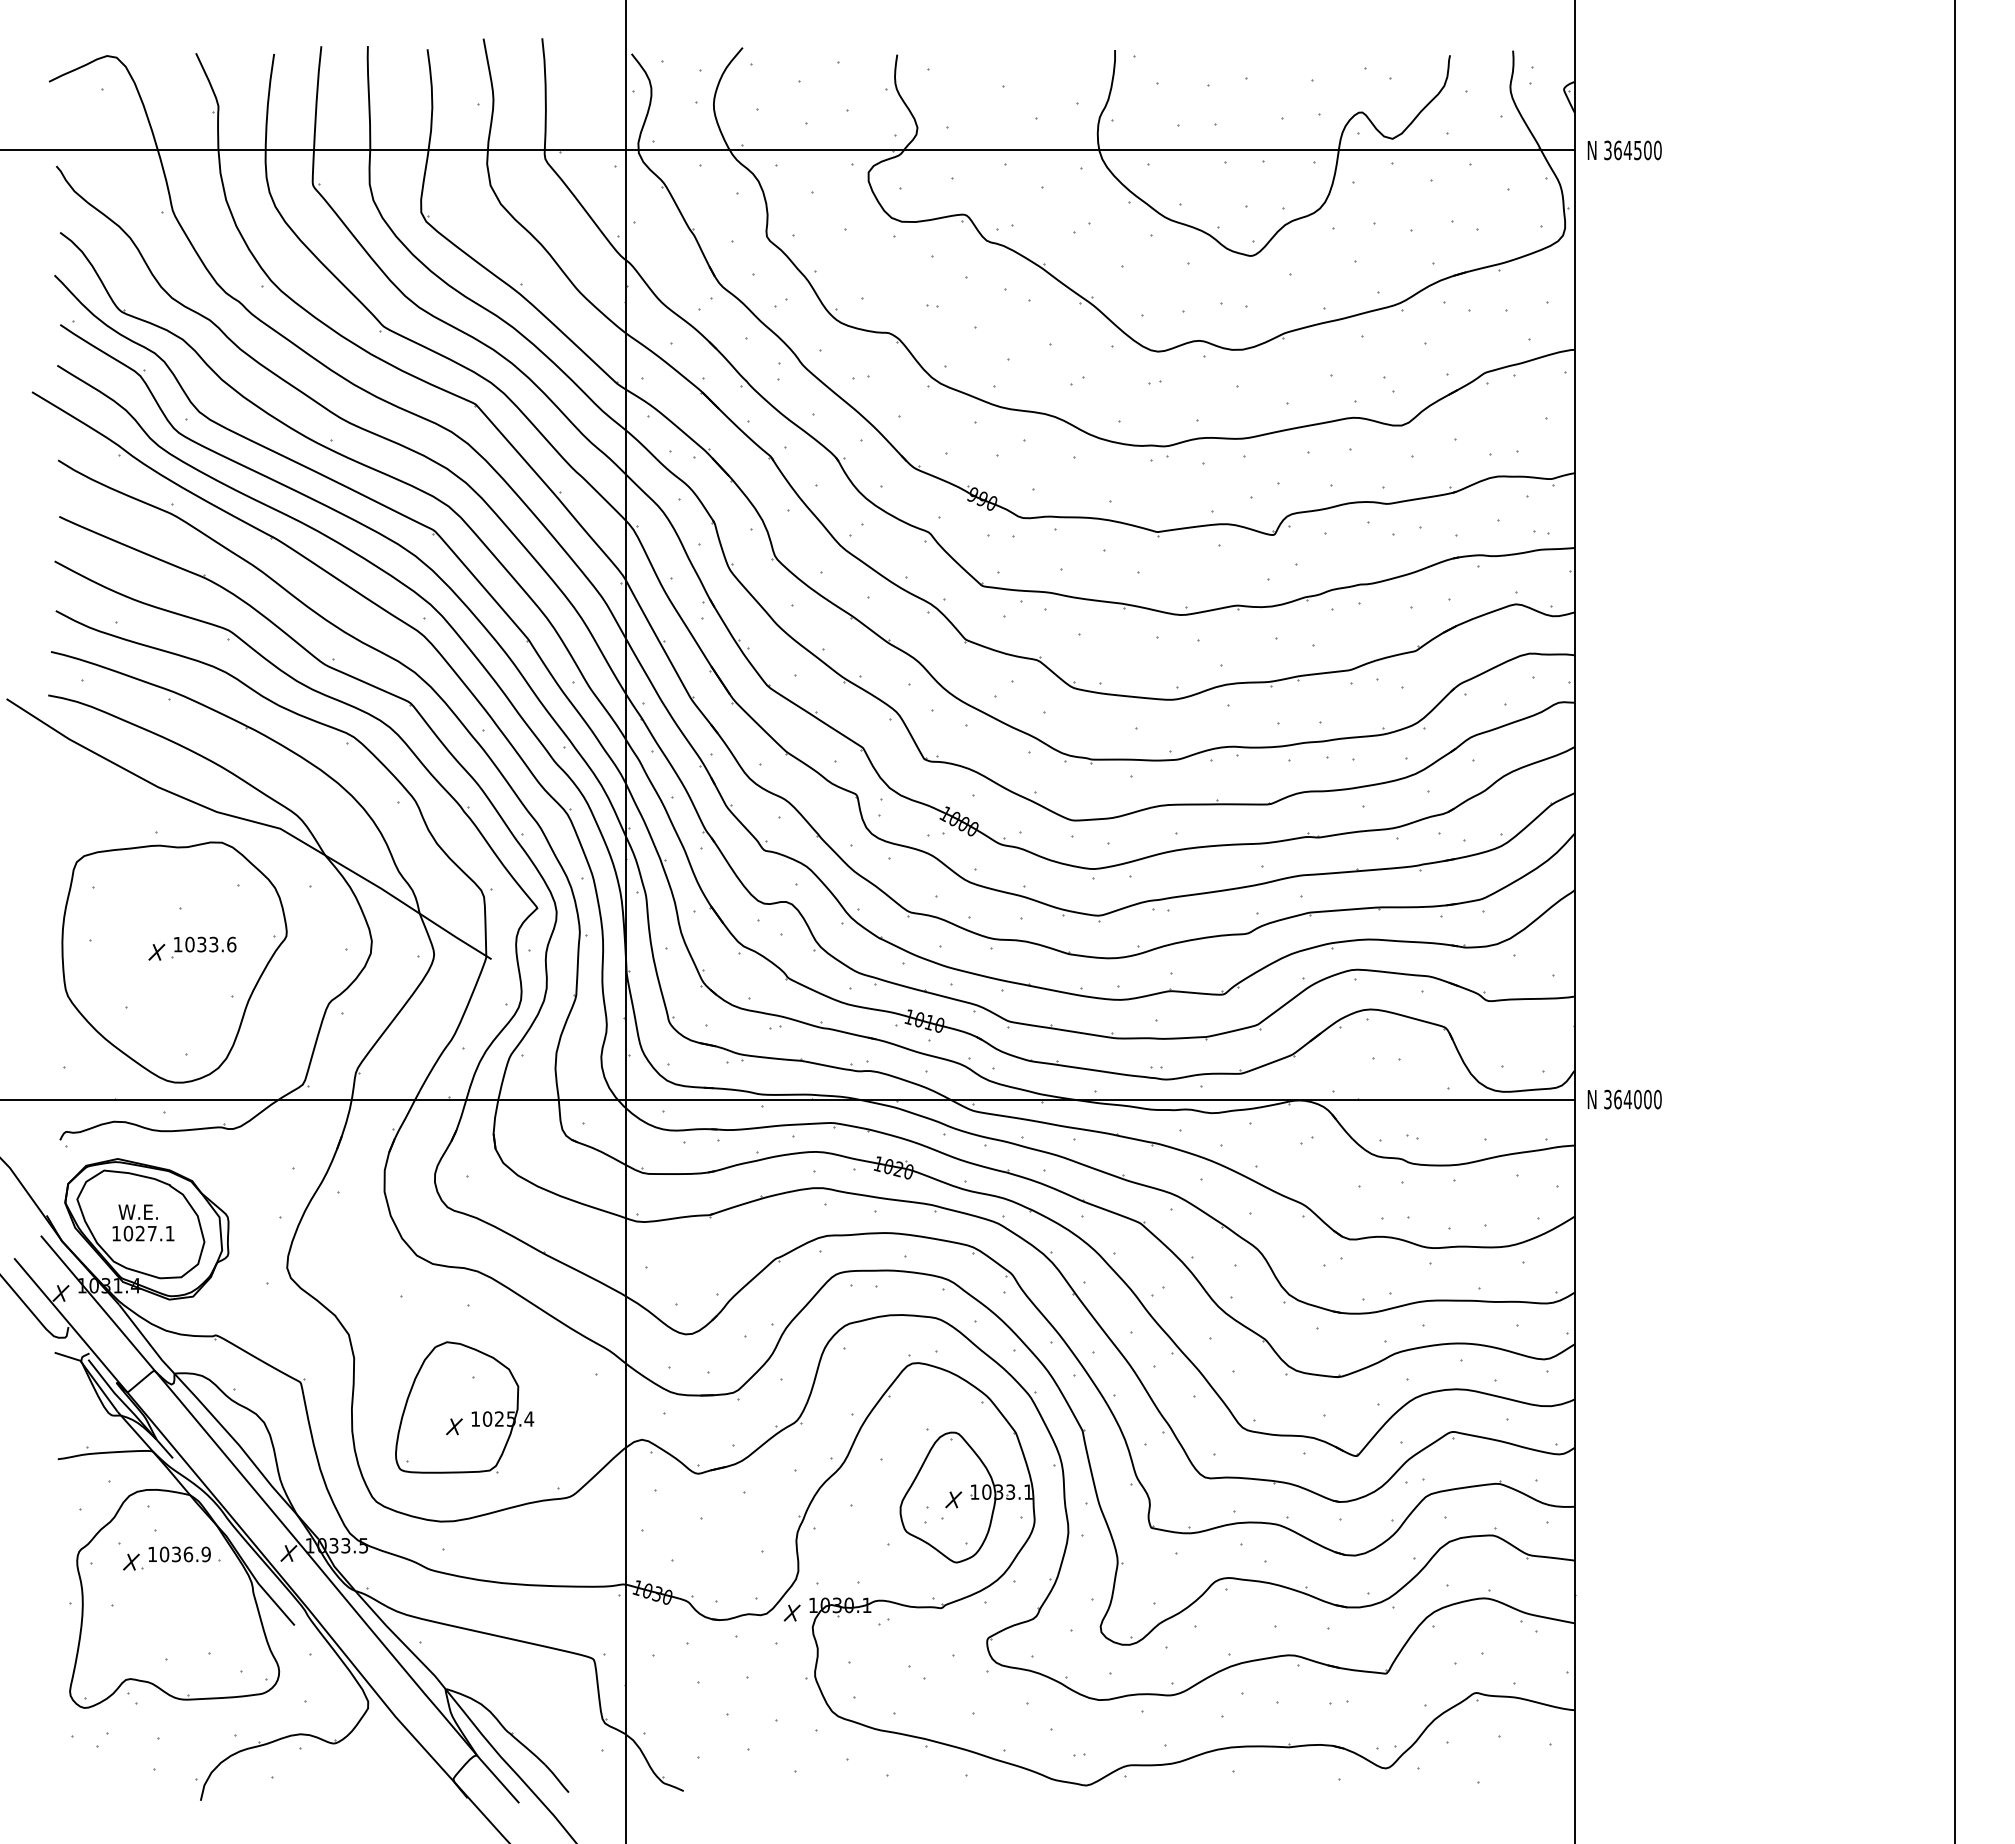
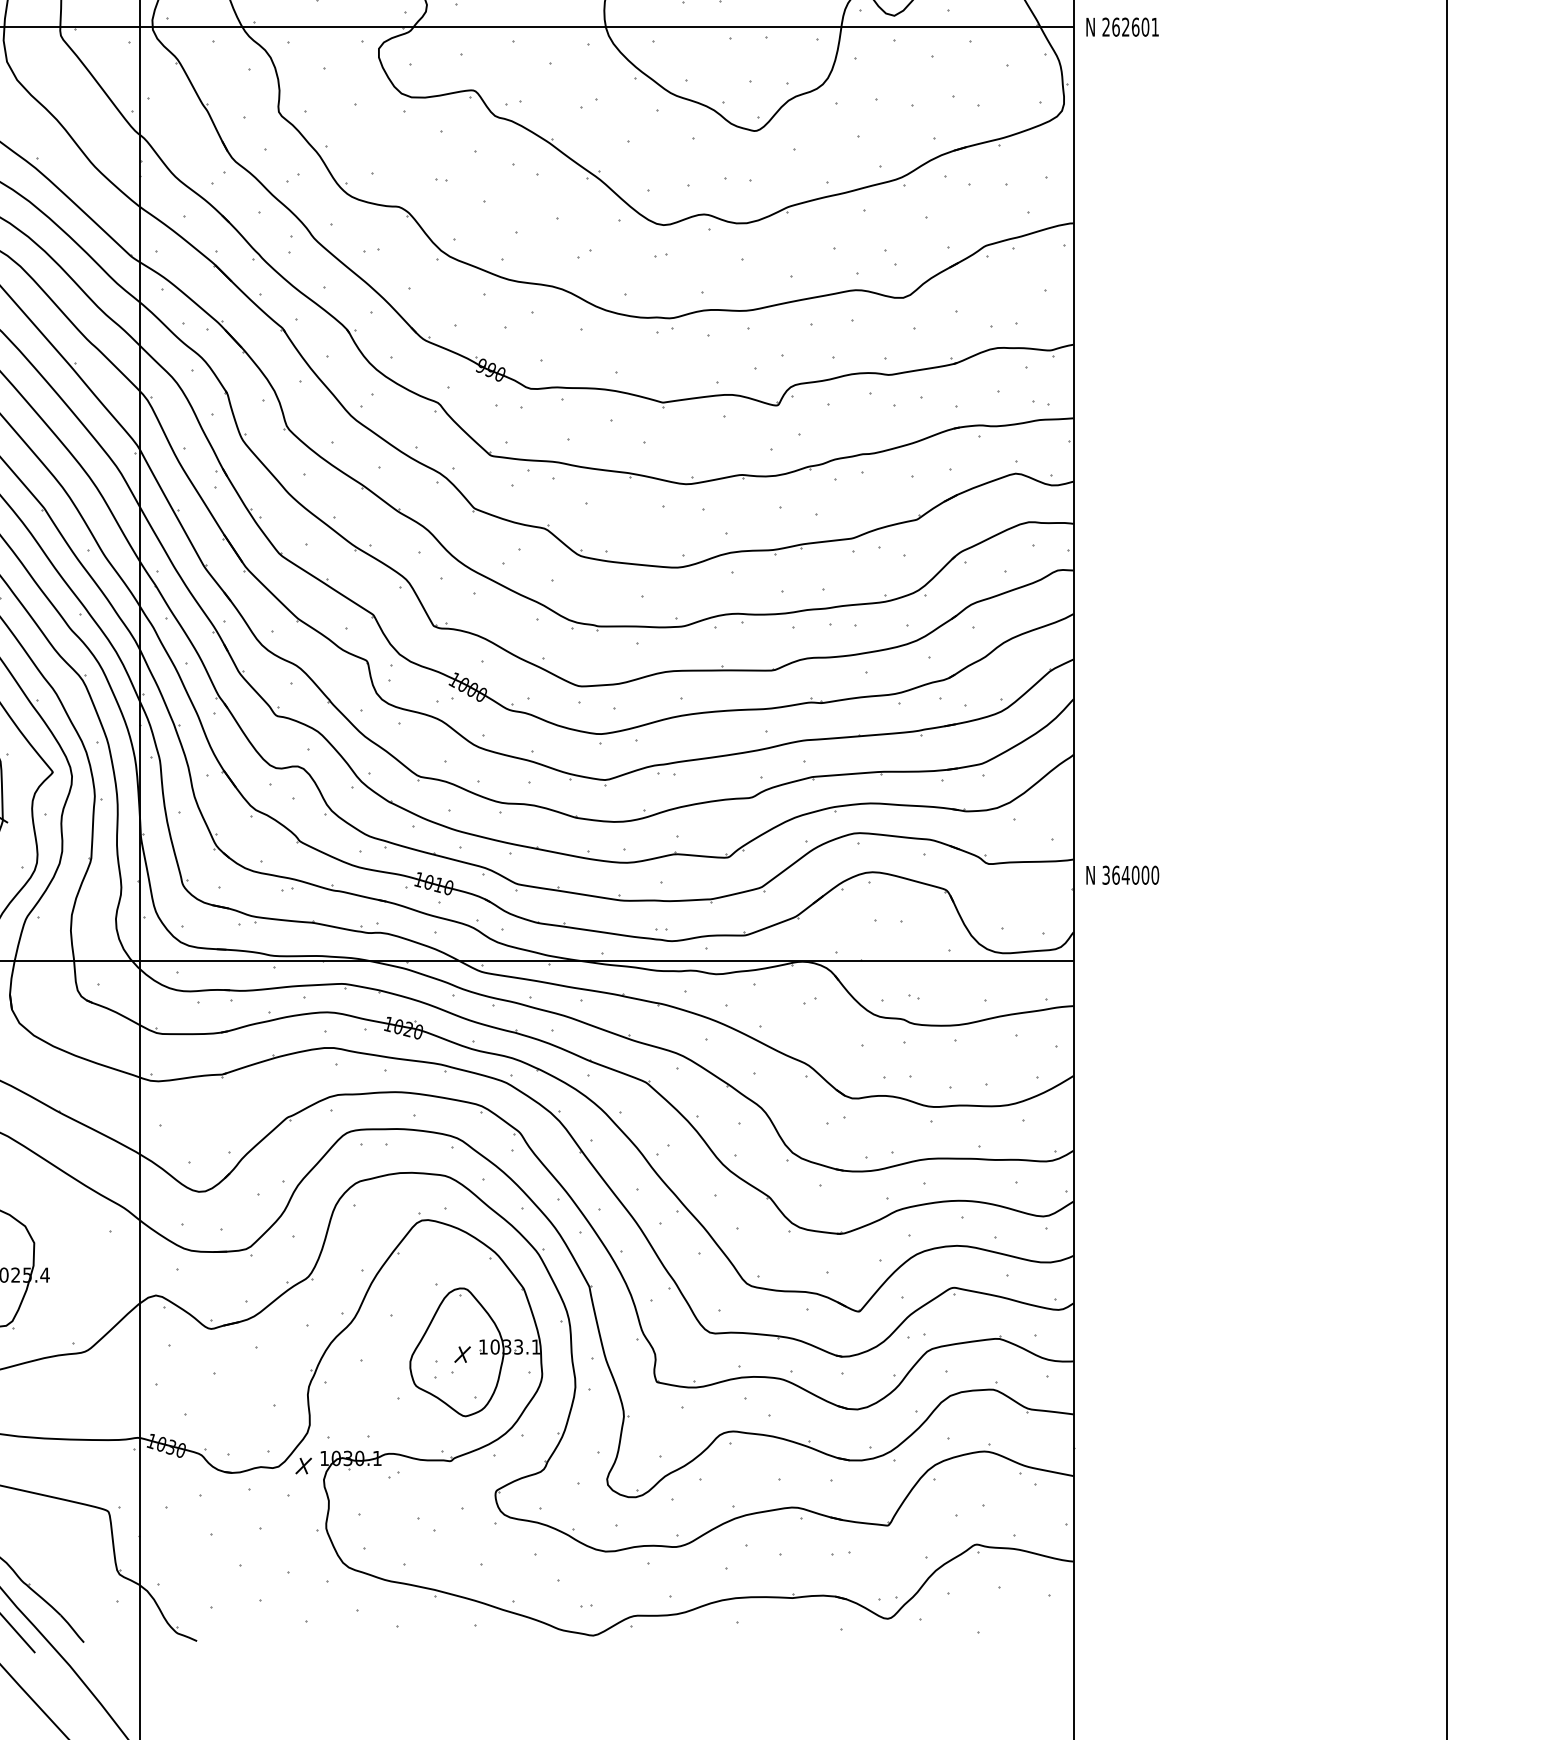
text: (1632, 150) -> (1130, 27), 364500 -> 262601
text: (1624, 1099) -> (1122, 875), moved

